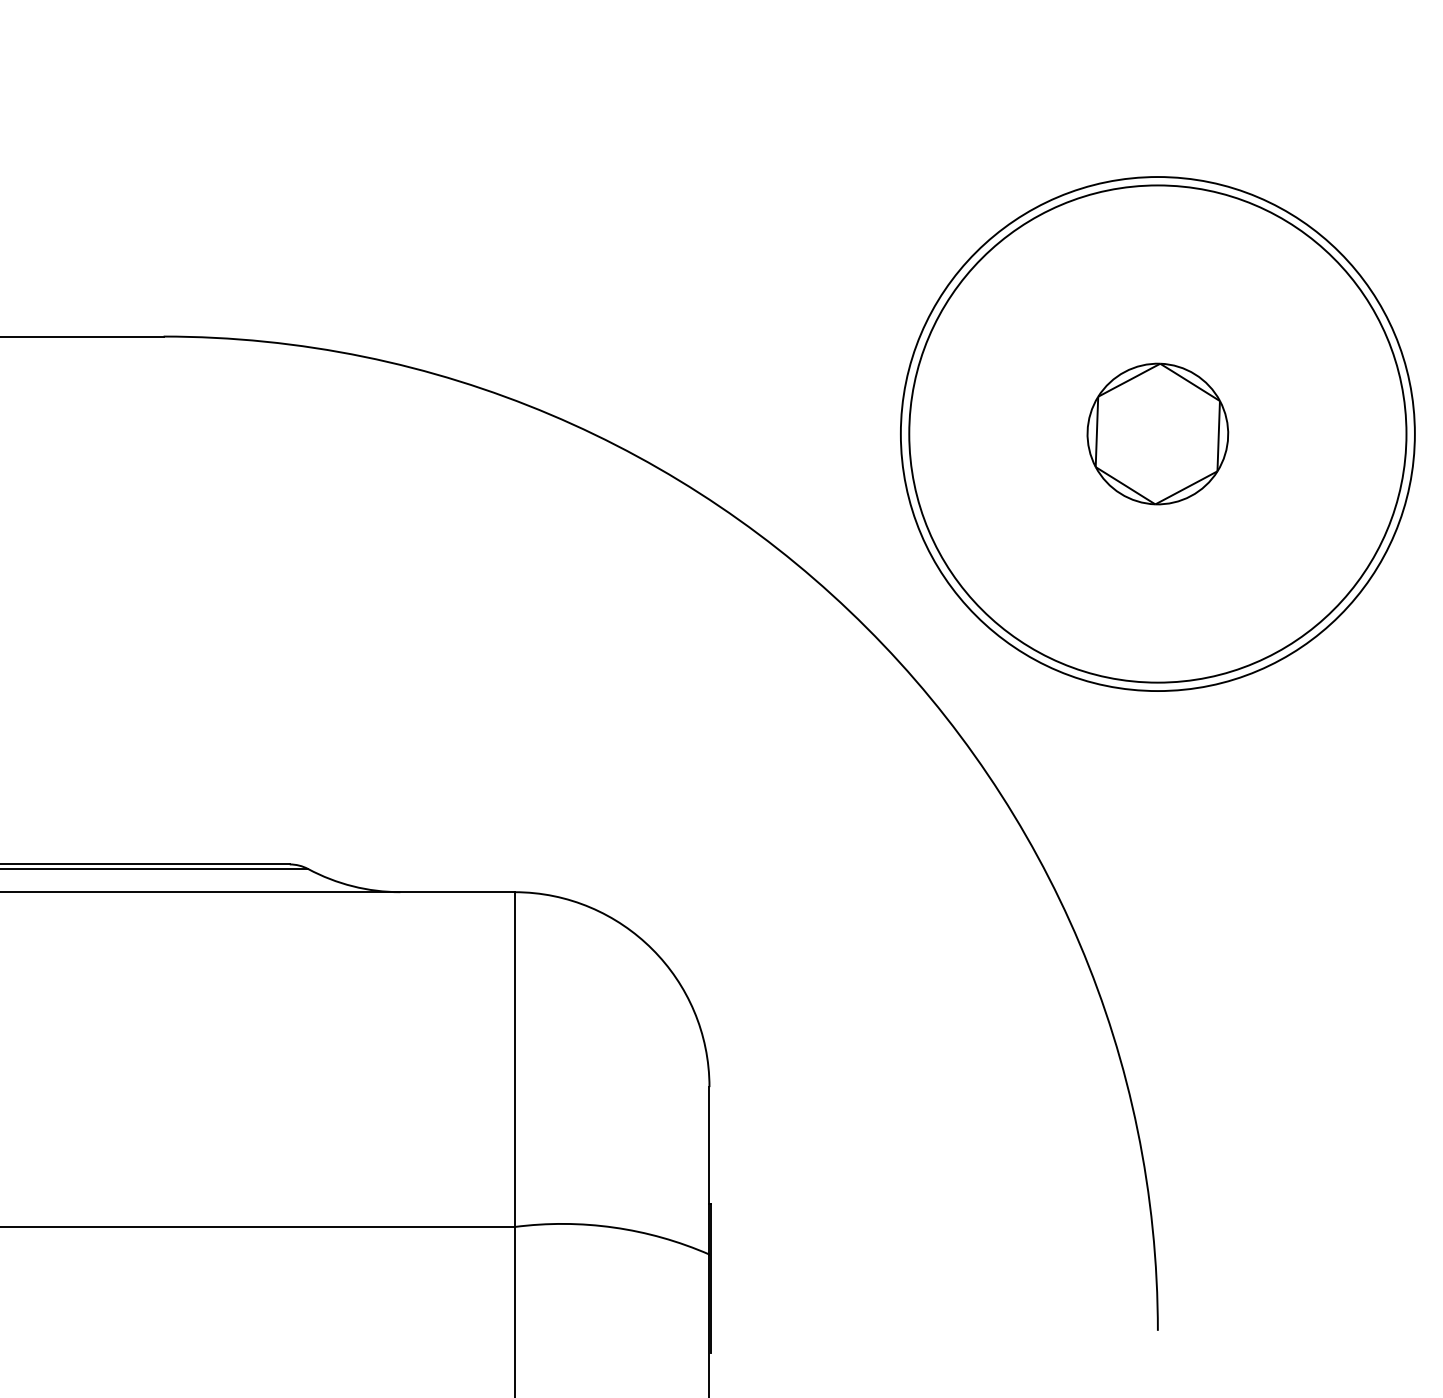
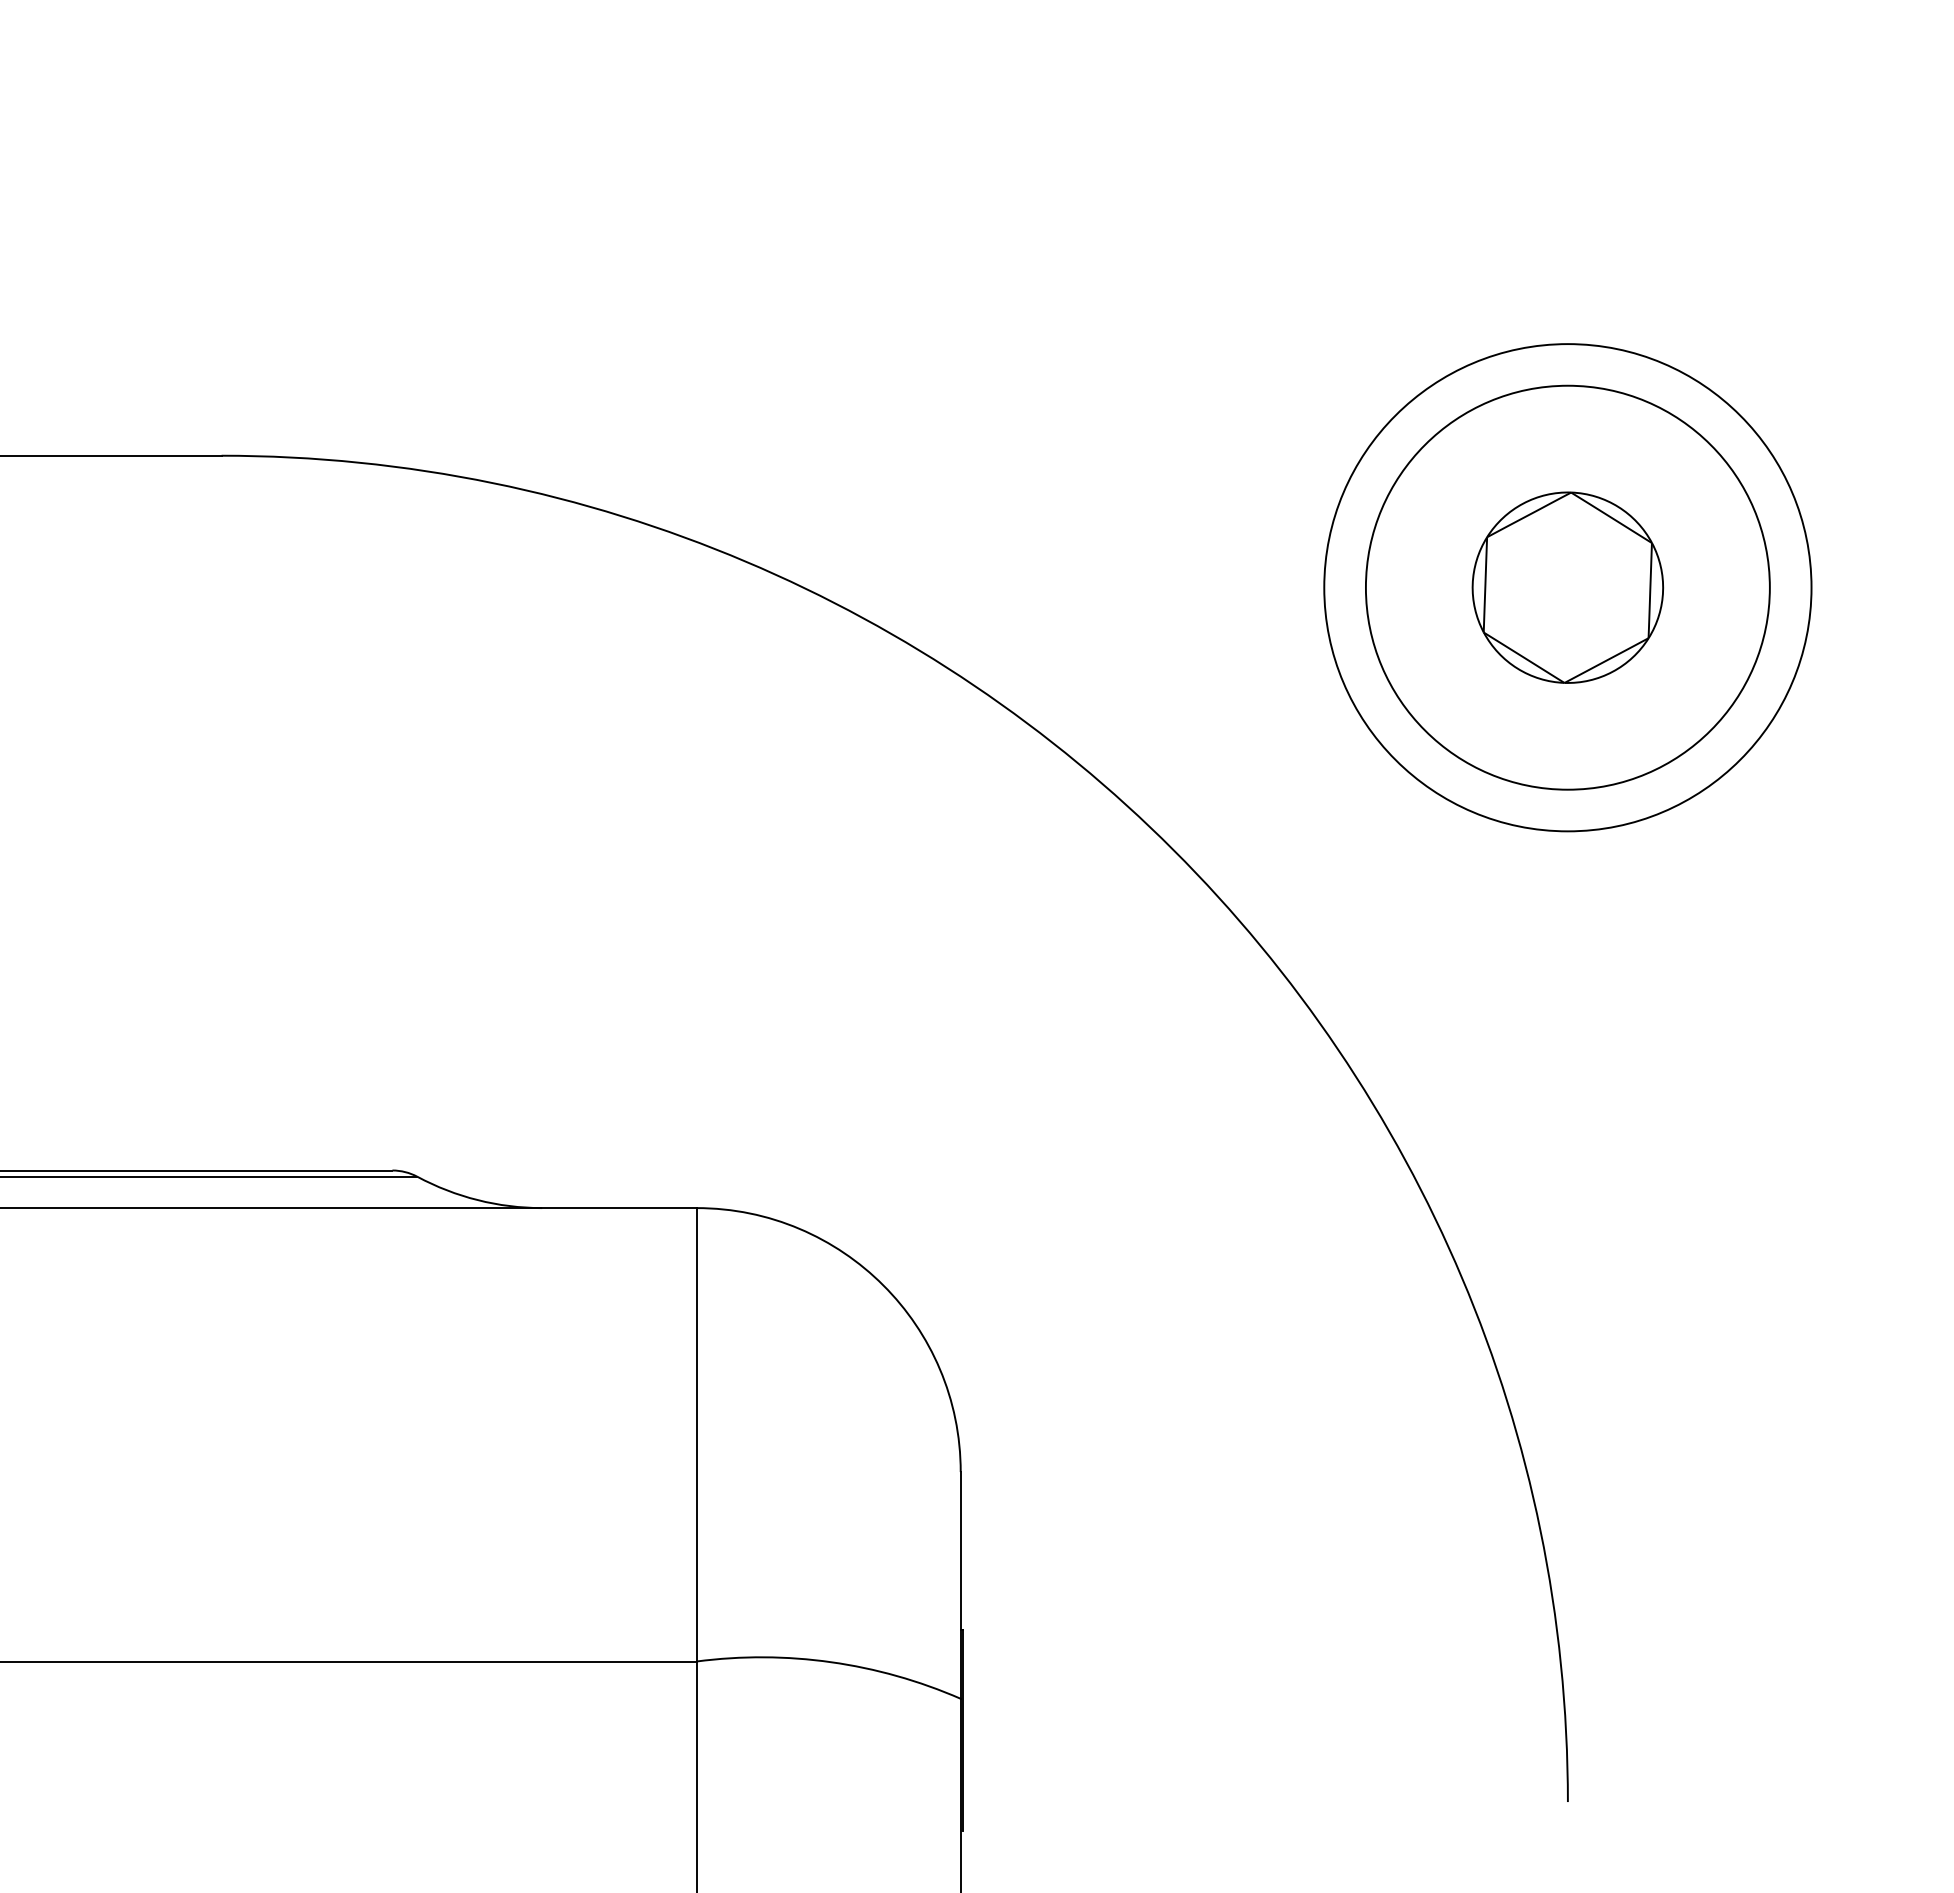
circle: (1157, 433) -> (1567, 587), size x0.6
circle: (1157, 433) -> (1567, 587), size x0.7

